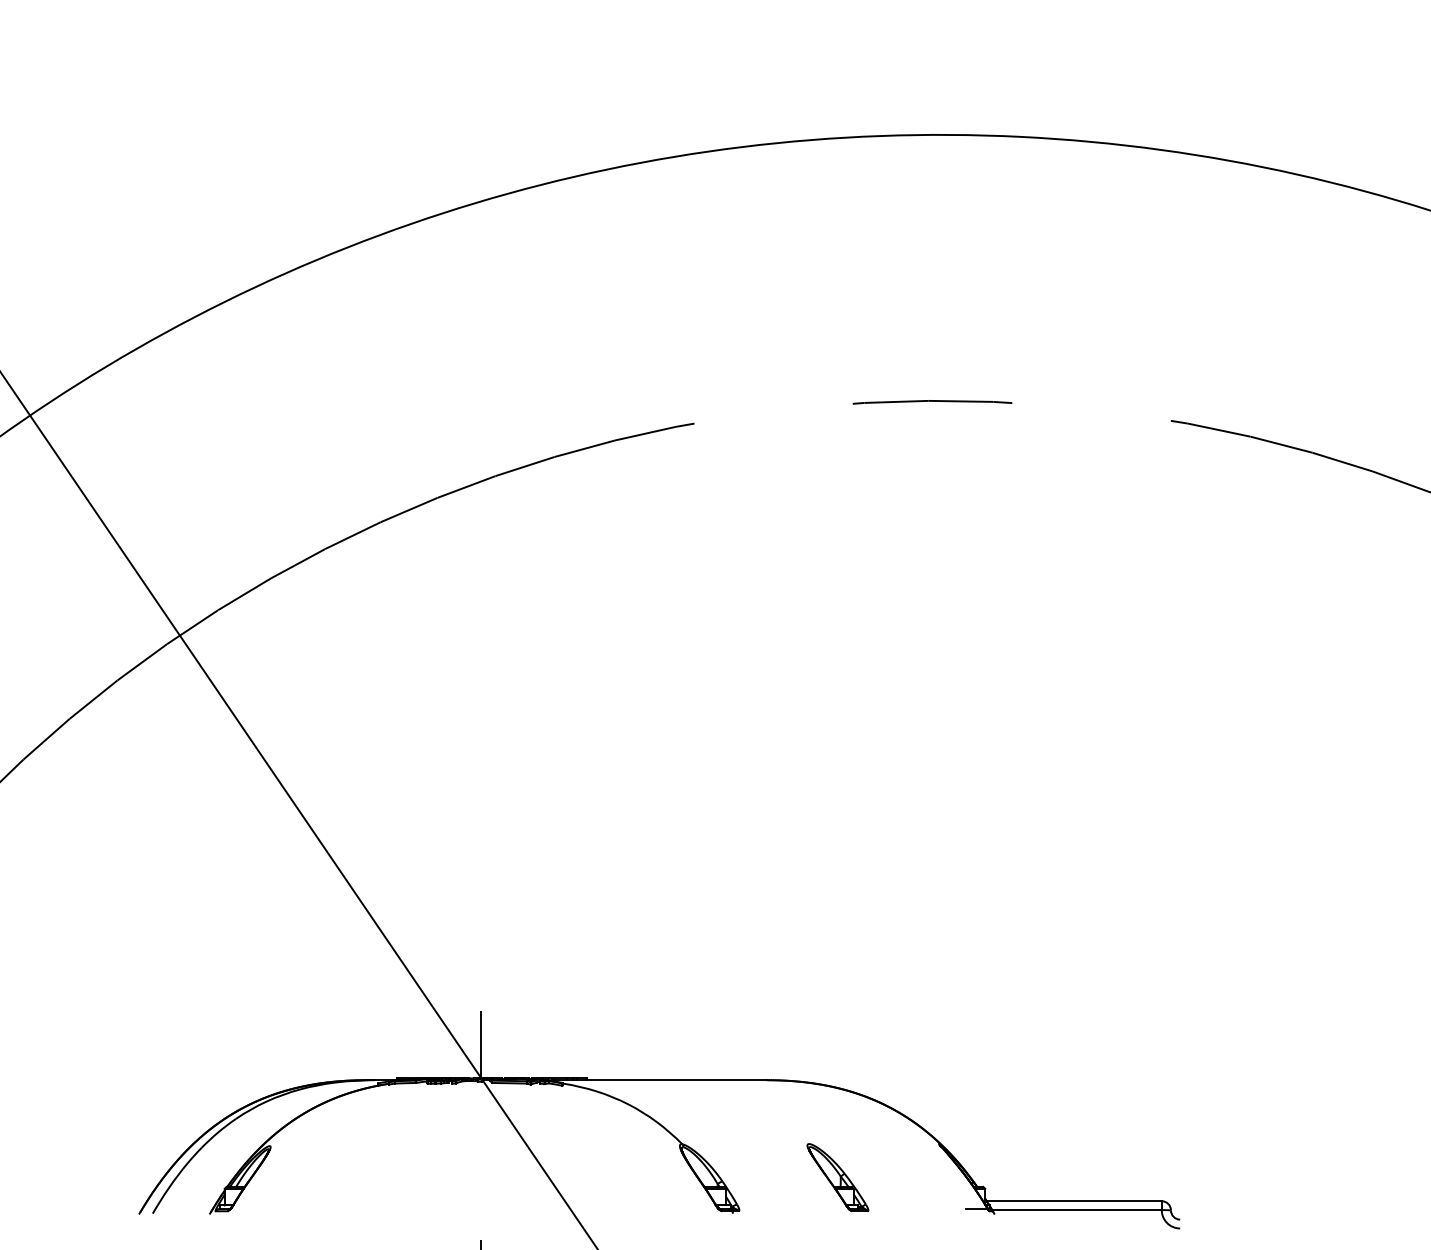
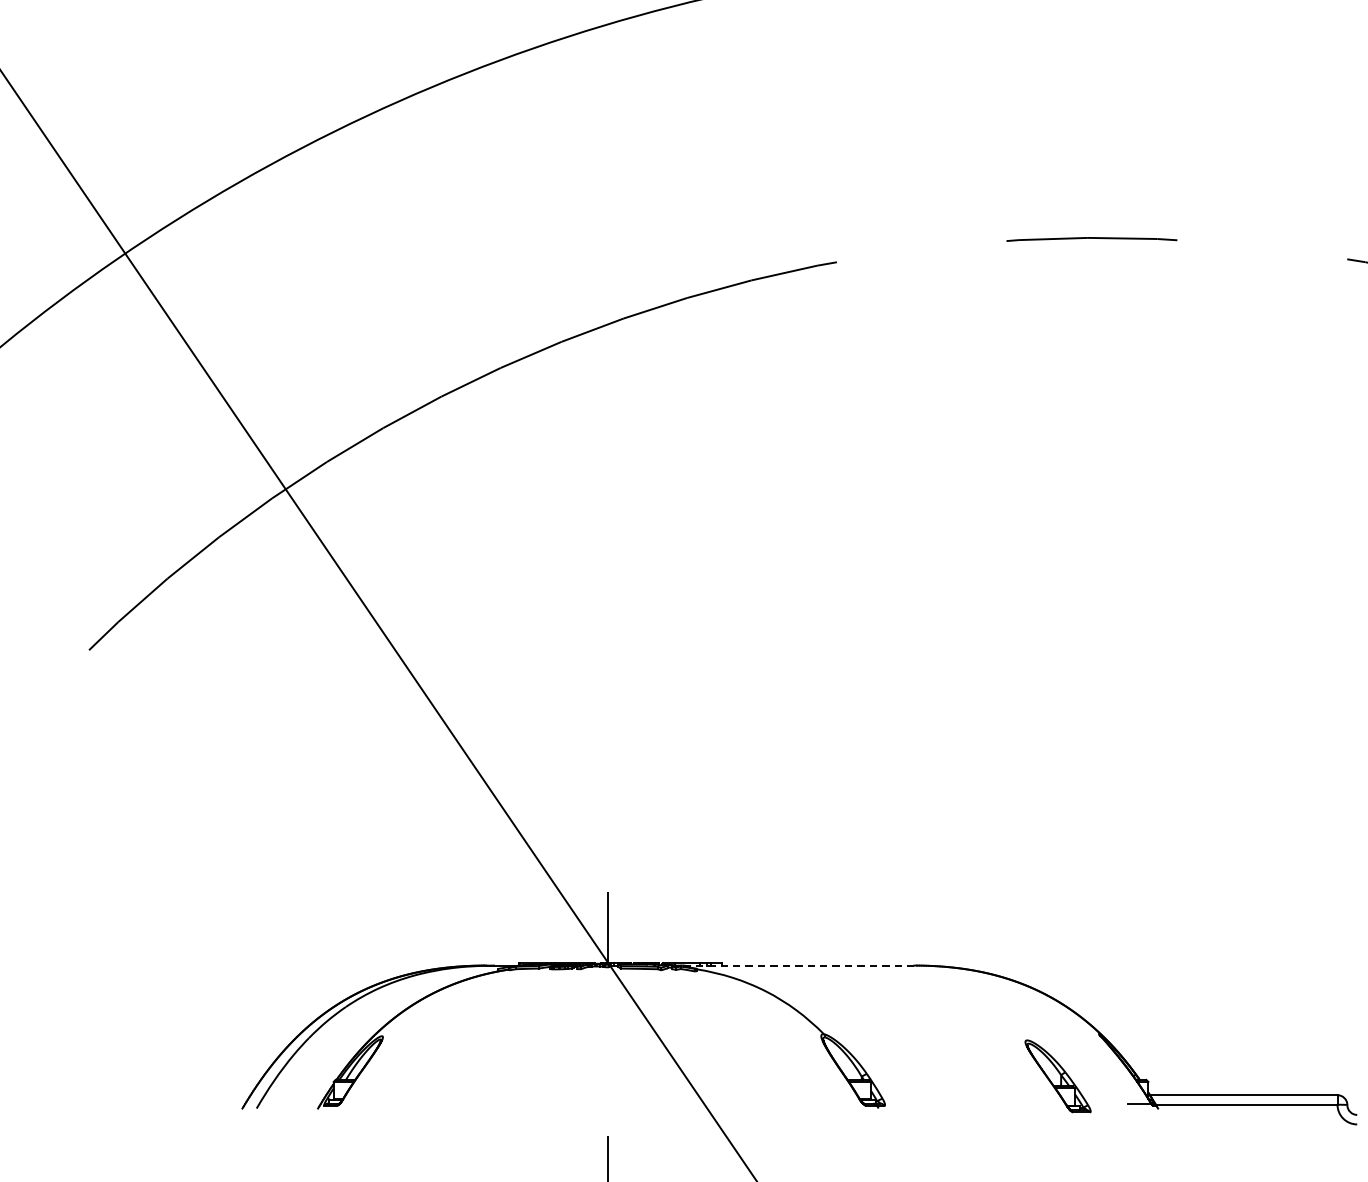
line: (659, 1080) -> (799, 965), solid -> dashed
part: (837, 1177) -> (1057, 1076), moved

